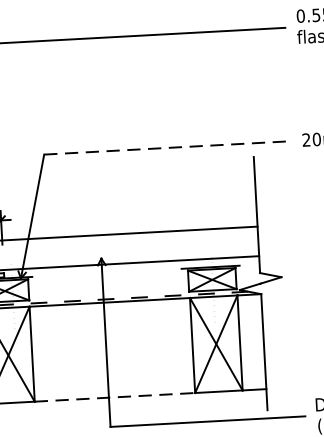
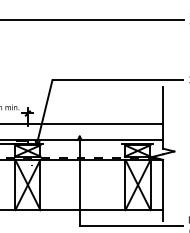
line: (168, 146) -> (118, 79), dashed -> solid
line: (115, 397) -> (83, 210), dashed -> solid

